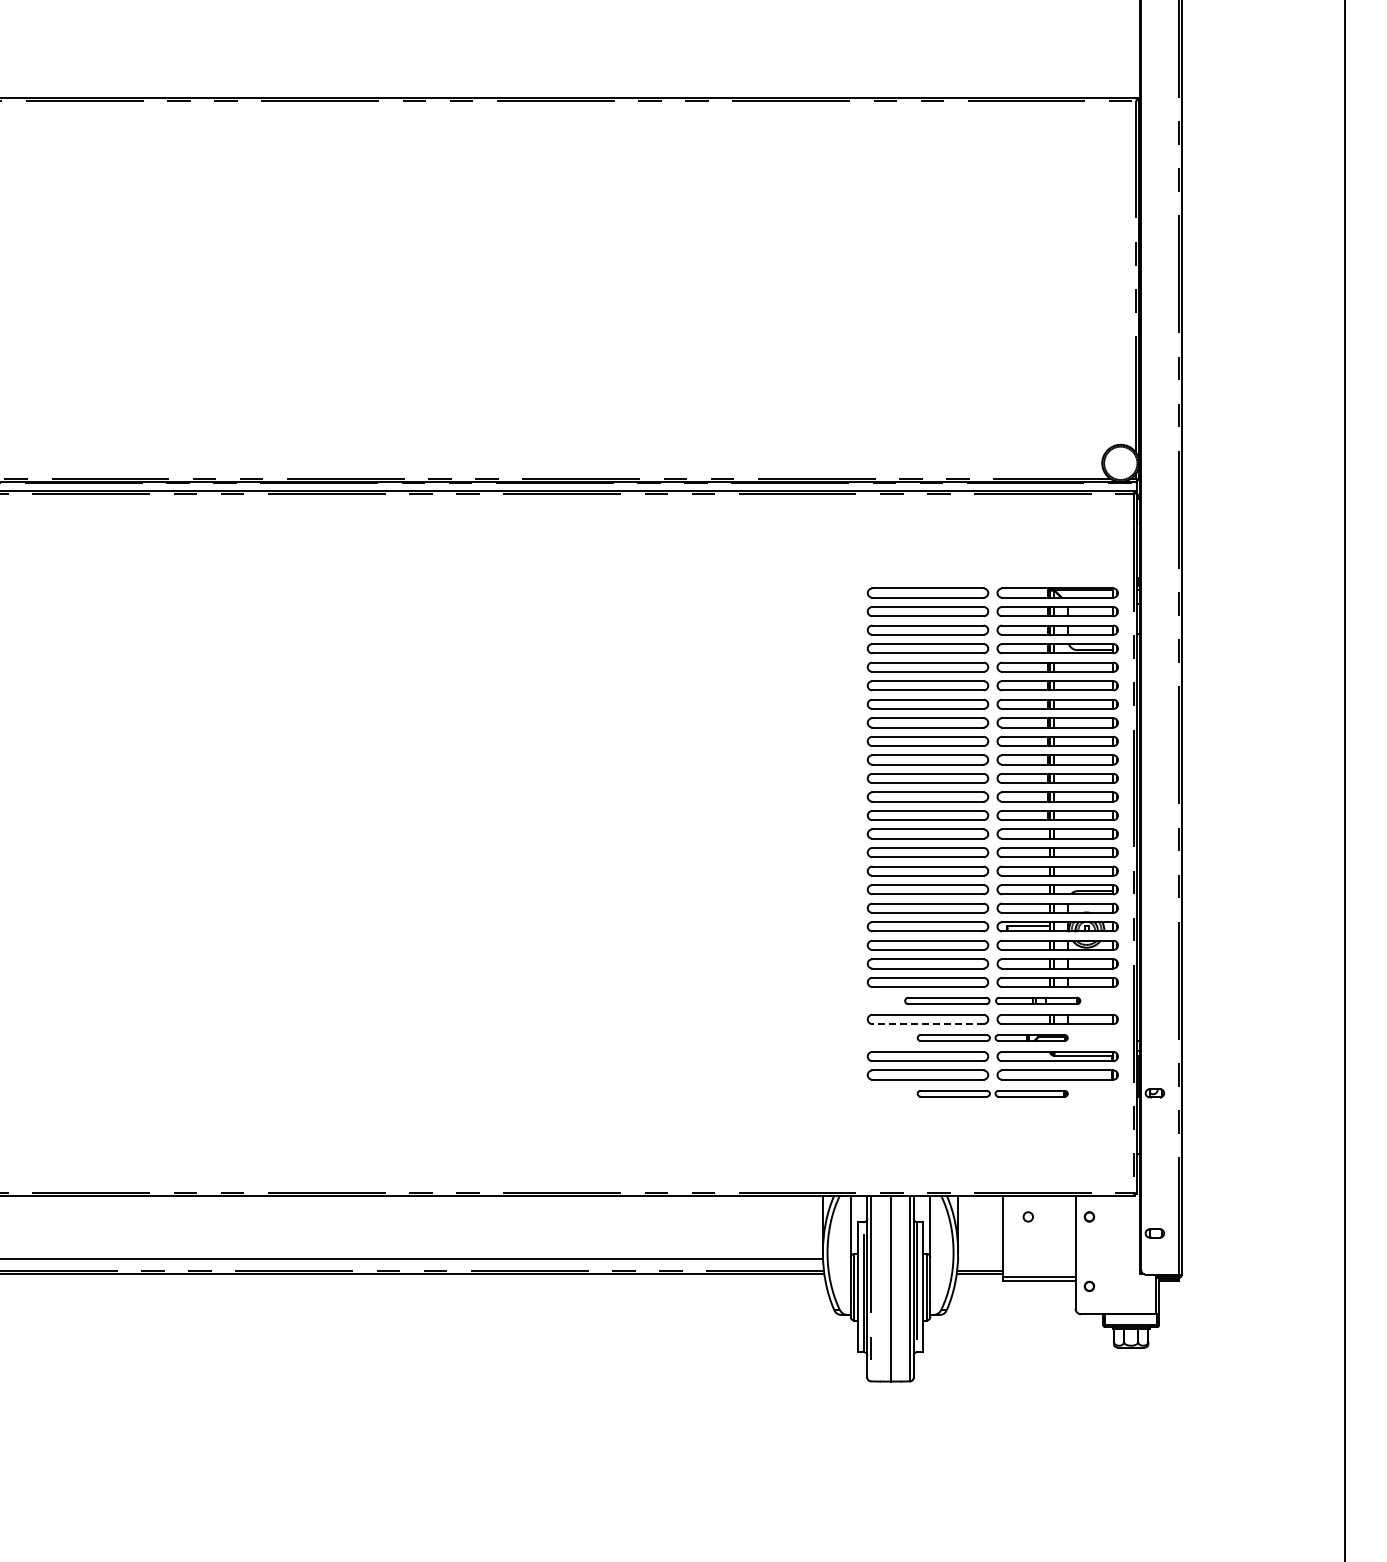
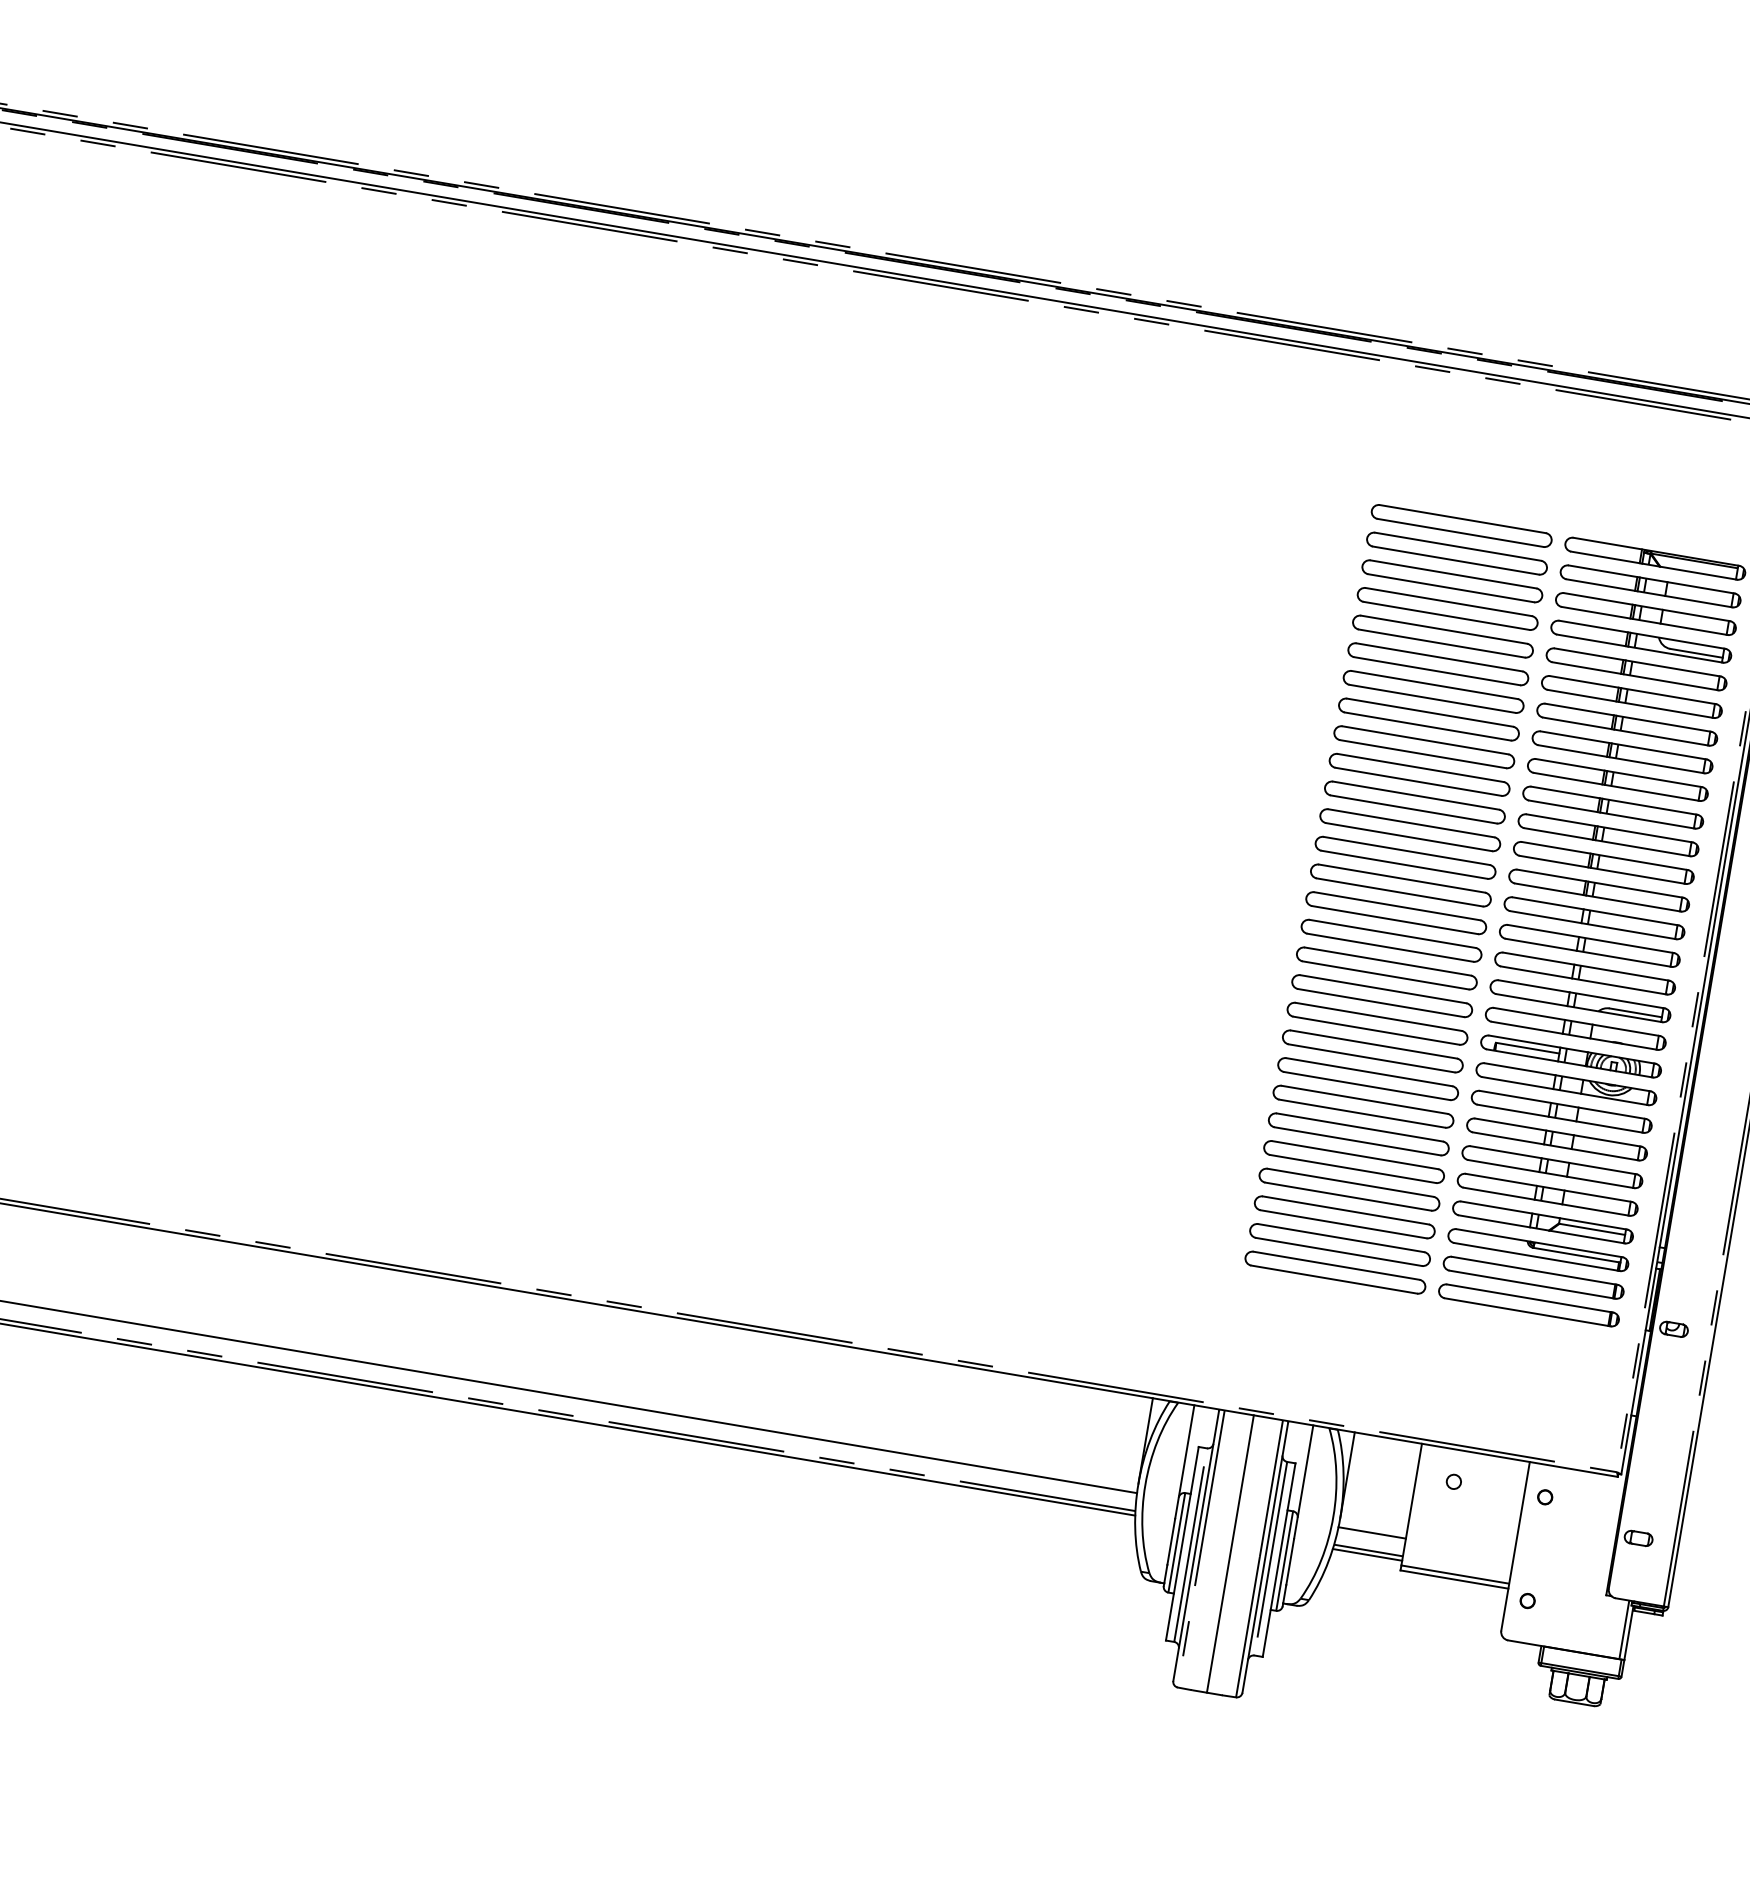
part: (992, 1000) -> (1455, 1150), size x1.43
line: (928, 1024) -> (1353, 1169), dashed -> solid
part: (992, 1037) -> (1445, 1205), size x1.67
part: (992, 1093) -> (1431, 1288), size x1.67
line: (980, 1259) -> (1371, 1533), added

